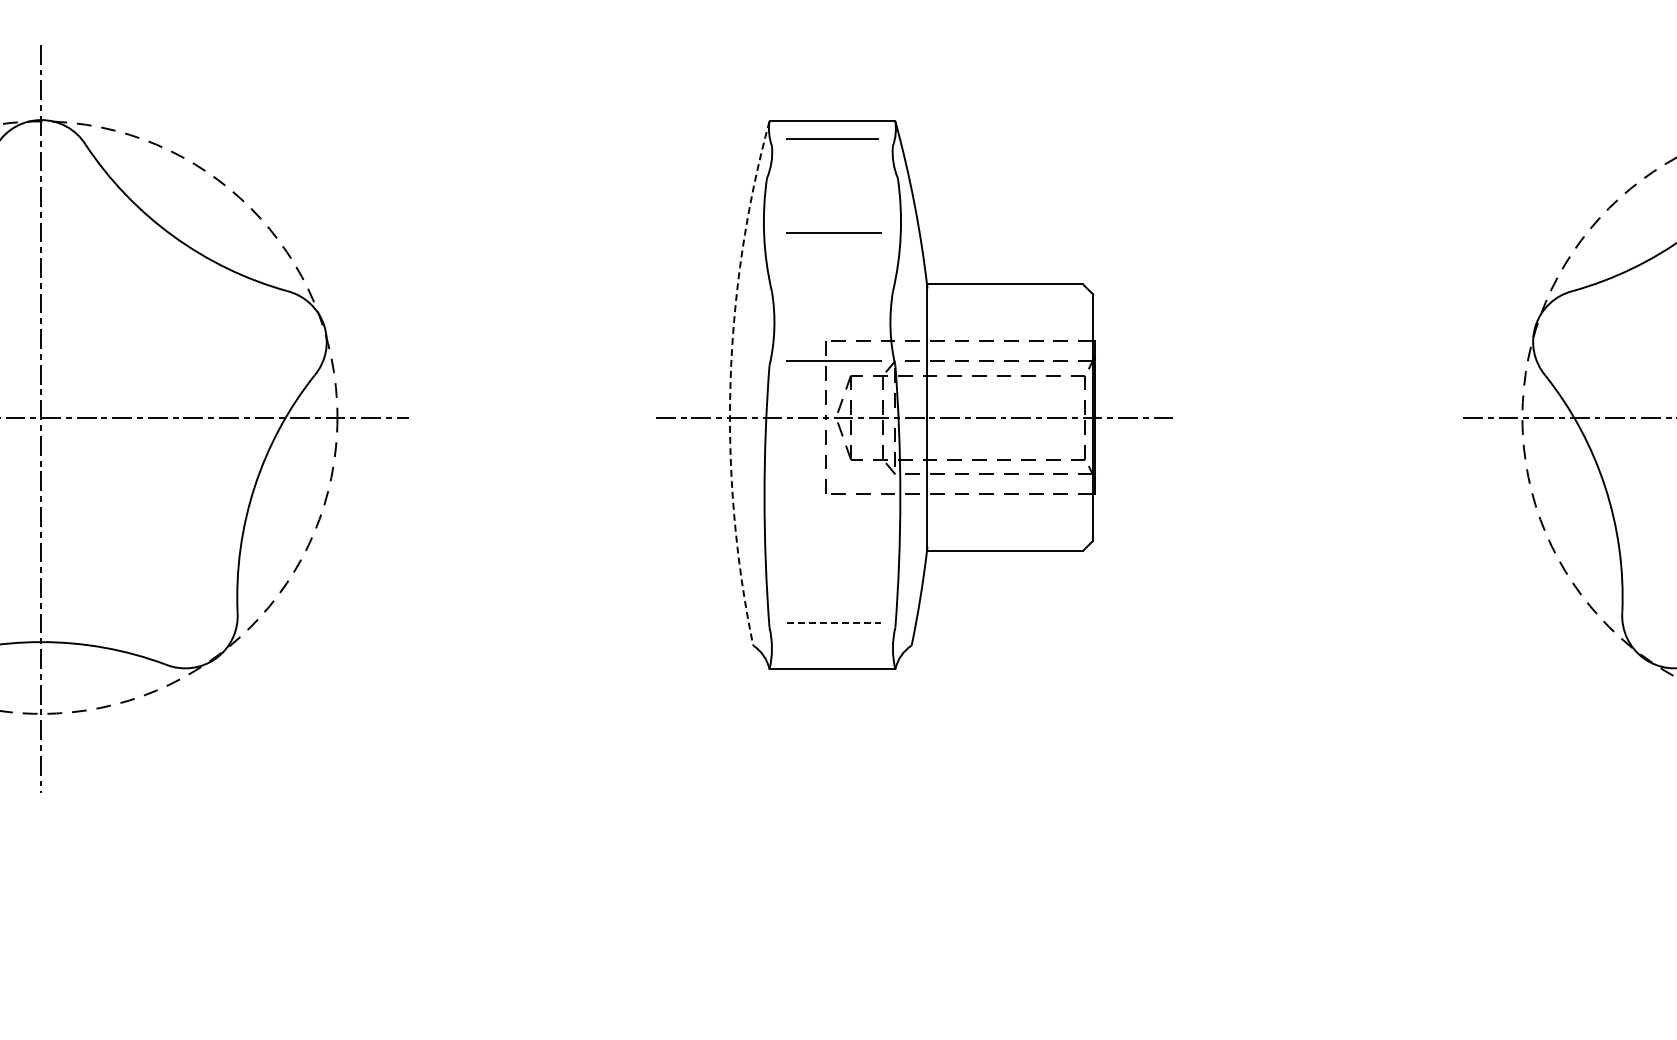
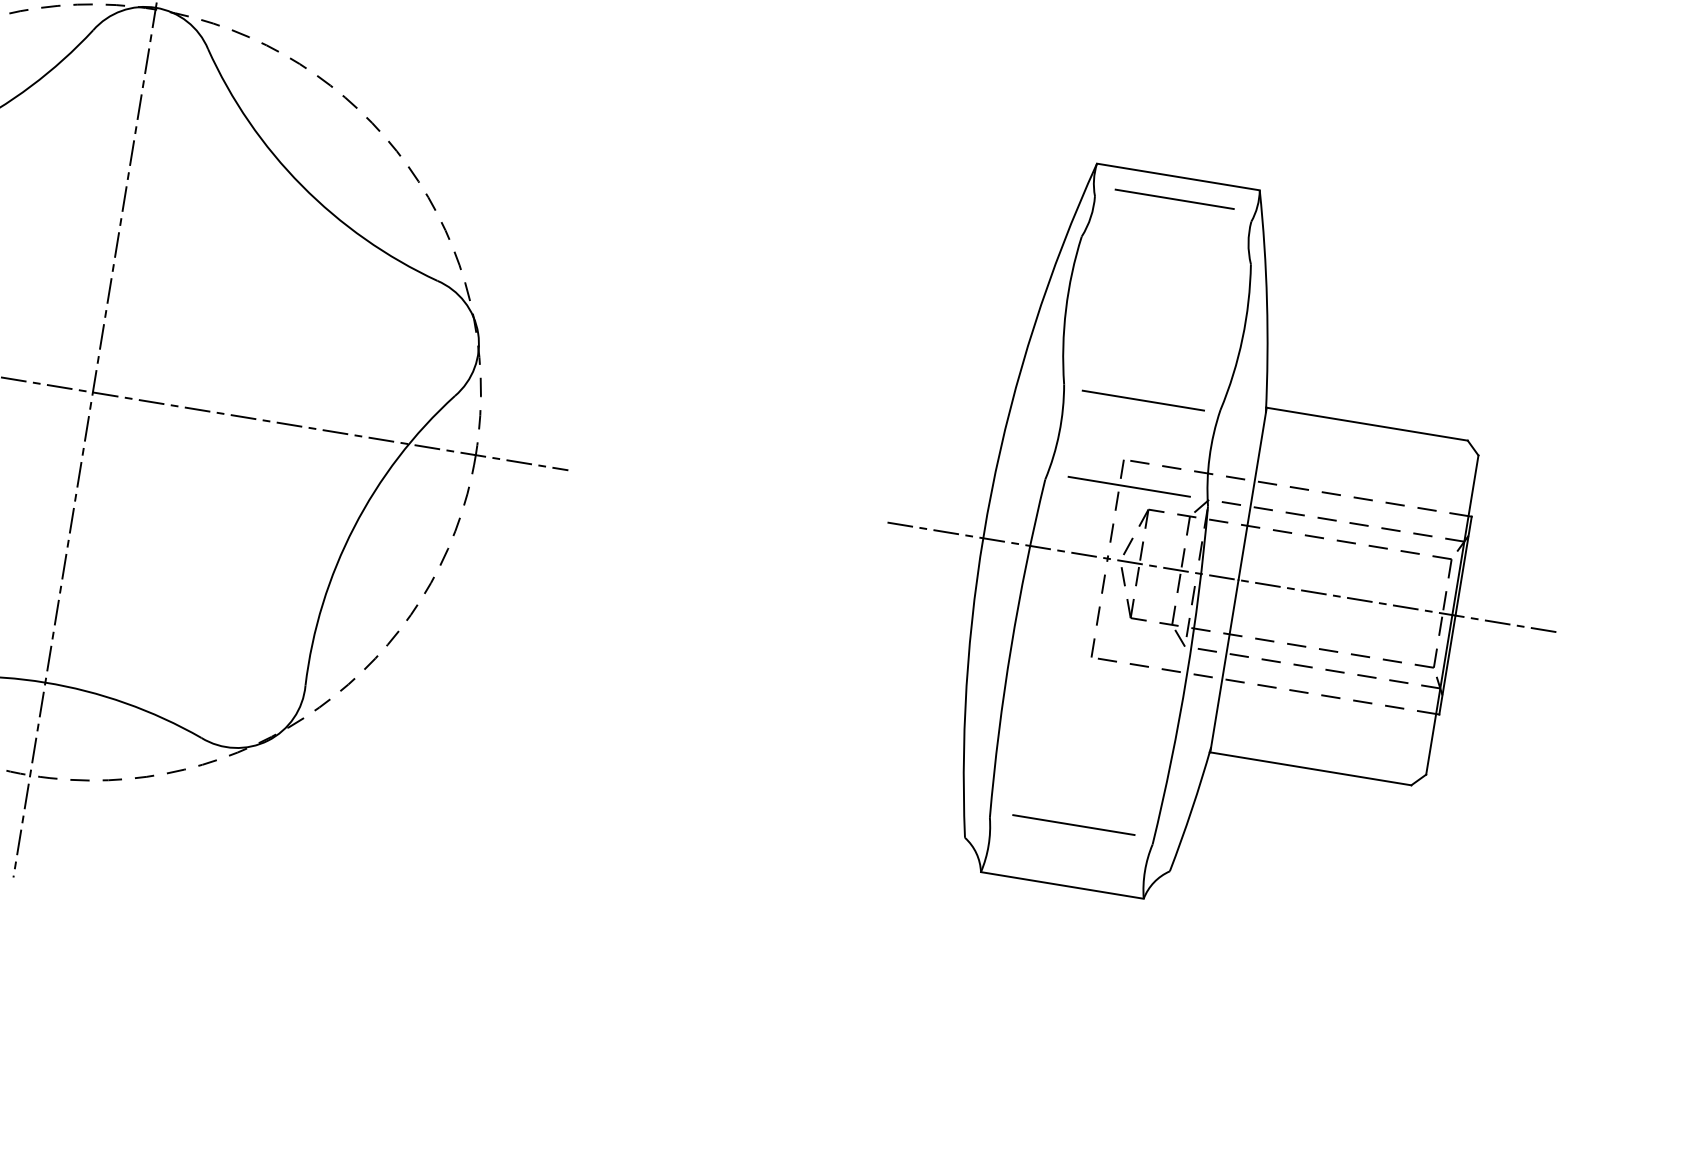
line: (833, 232) -> (1143, 399), moved
arc: (730, 382) -> (991, 492), dashed -> solid
line: (833, 622) -> (1073, 824), dashed -> solid

